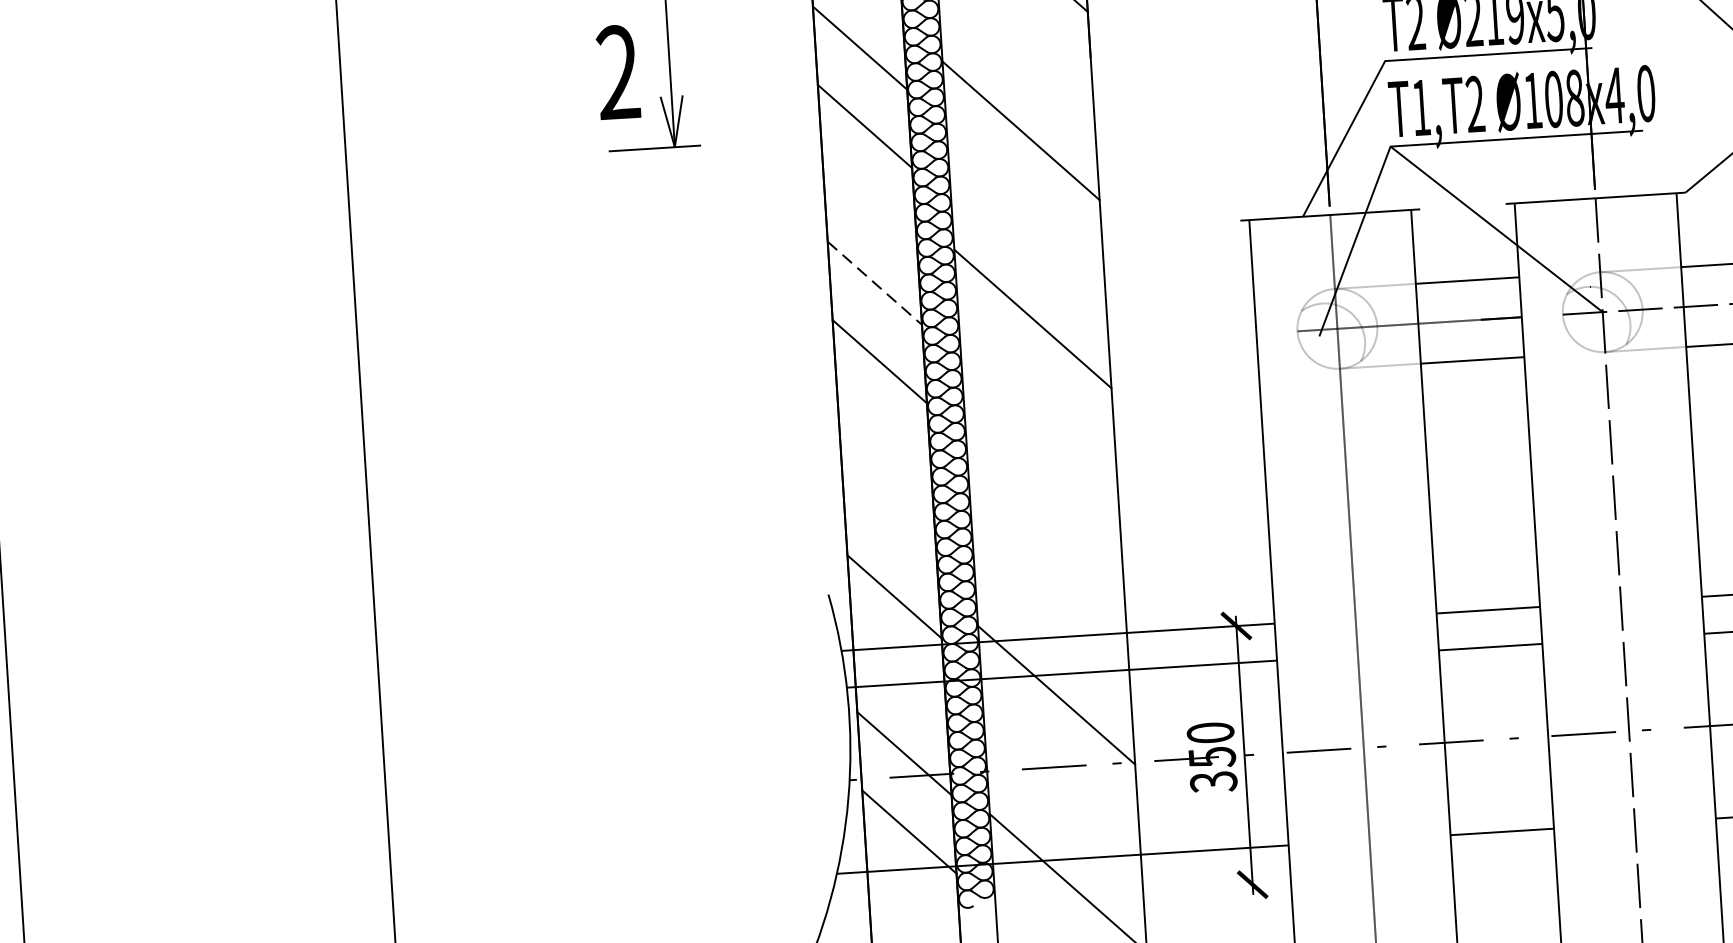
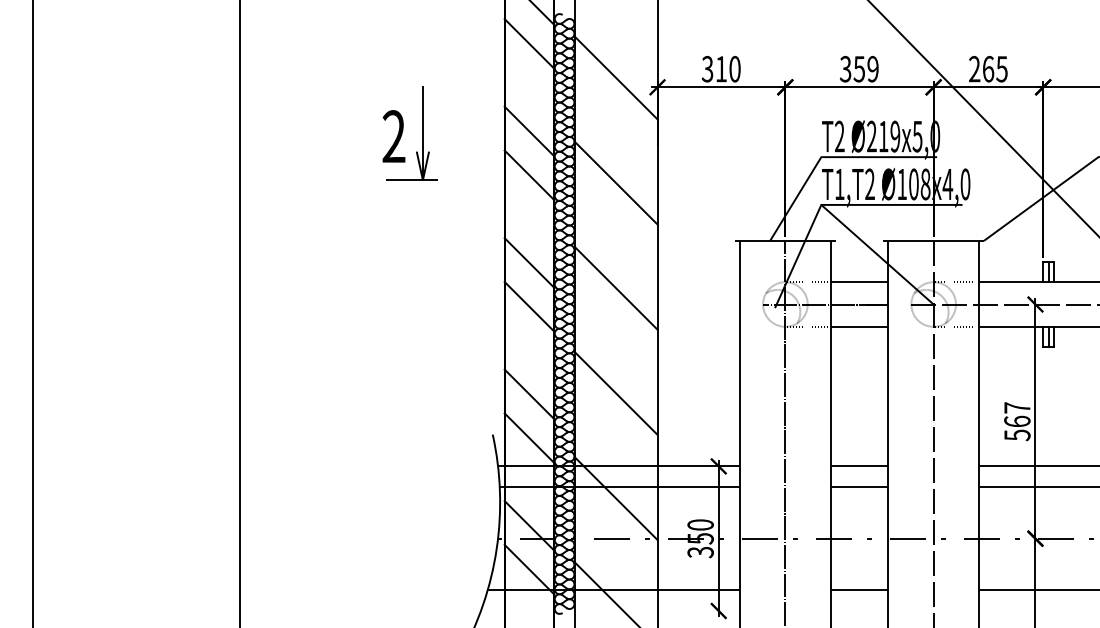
line: (874, 284) -> (529, 263), dashed -> solid
line: (1043, 507) -> (615, 393), added
line: (889, 518) -> (529, 394), added

